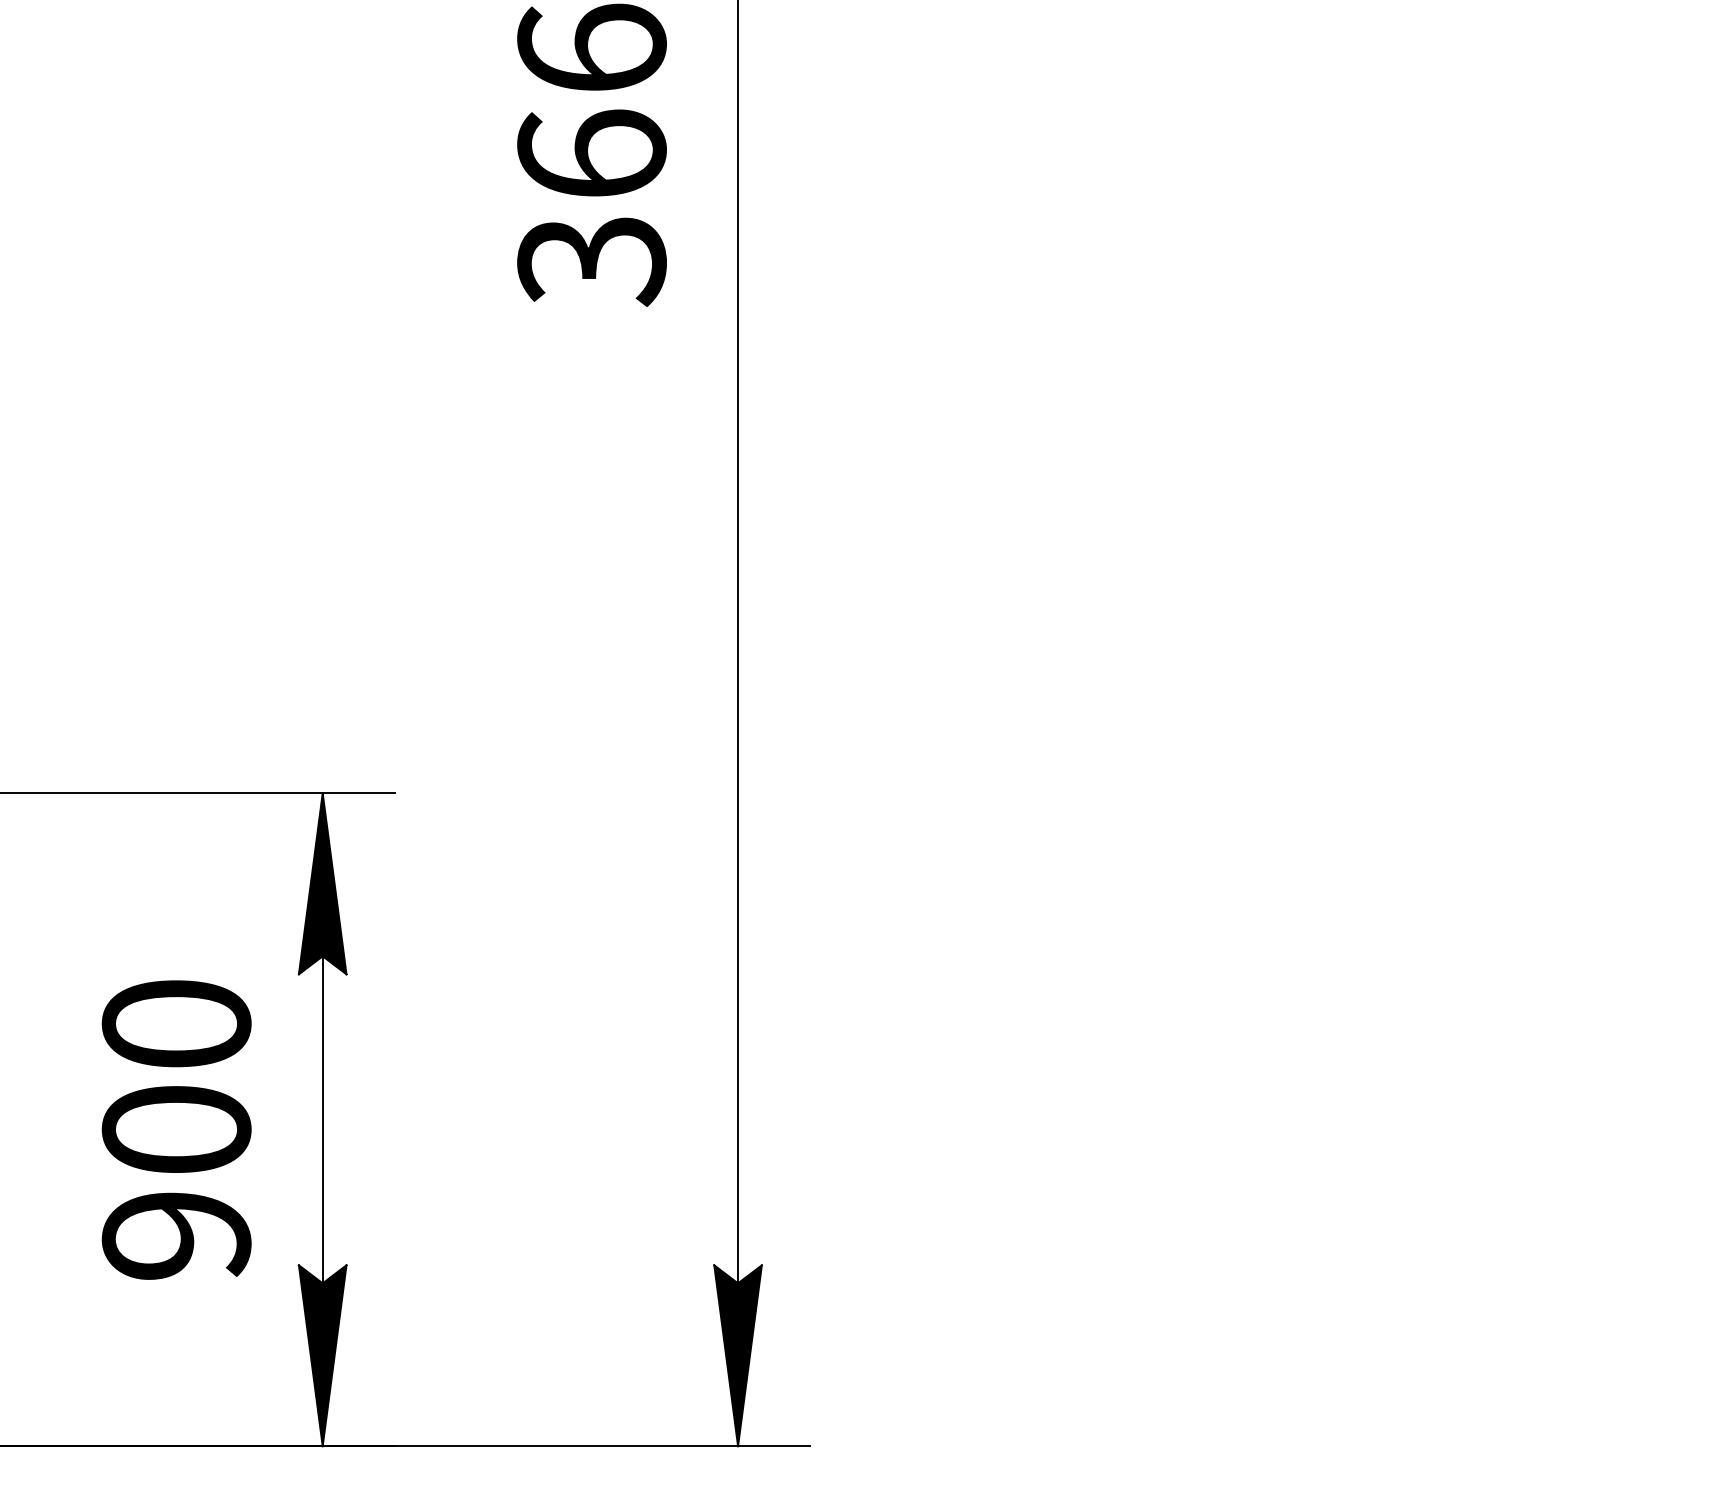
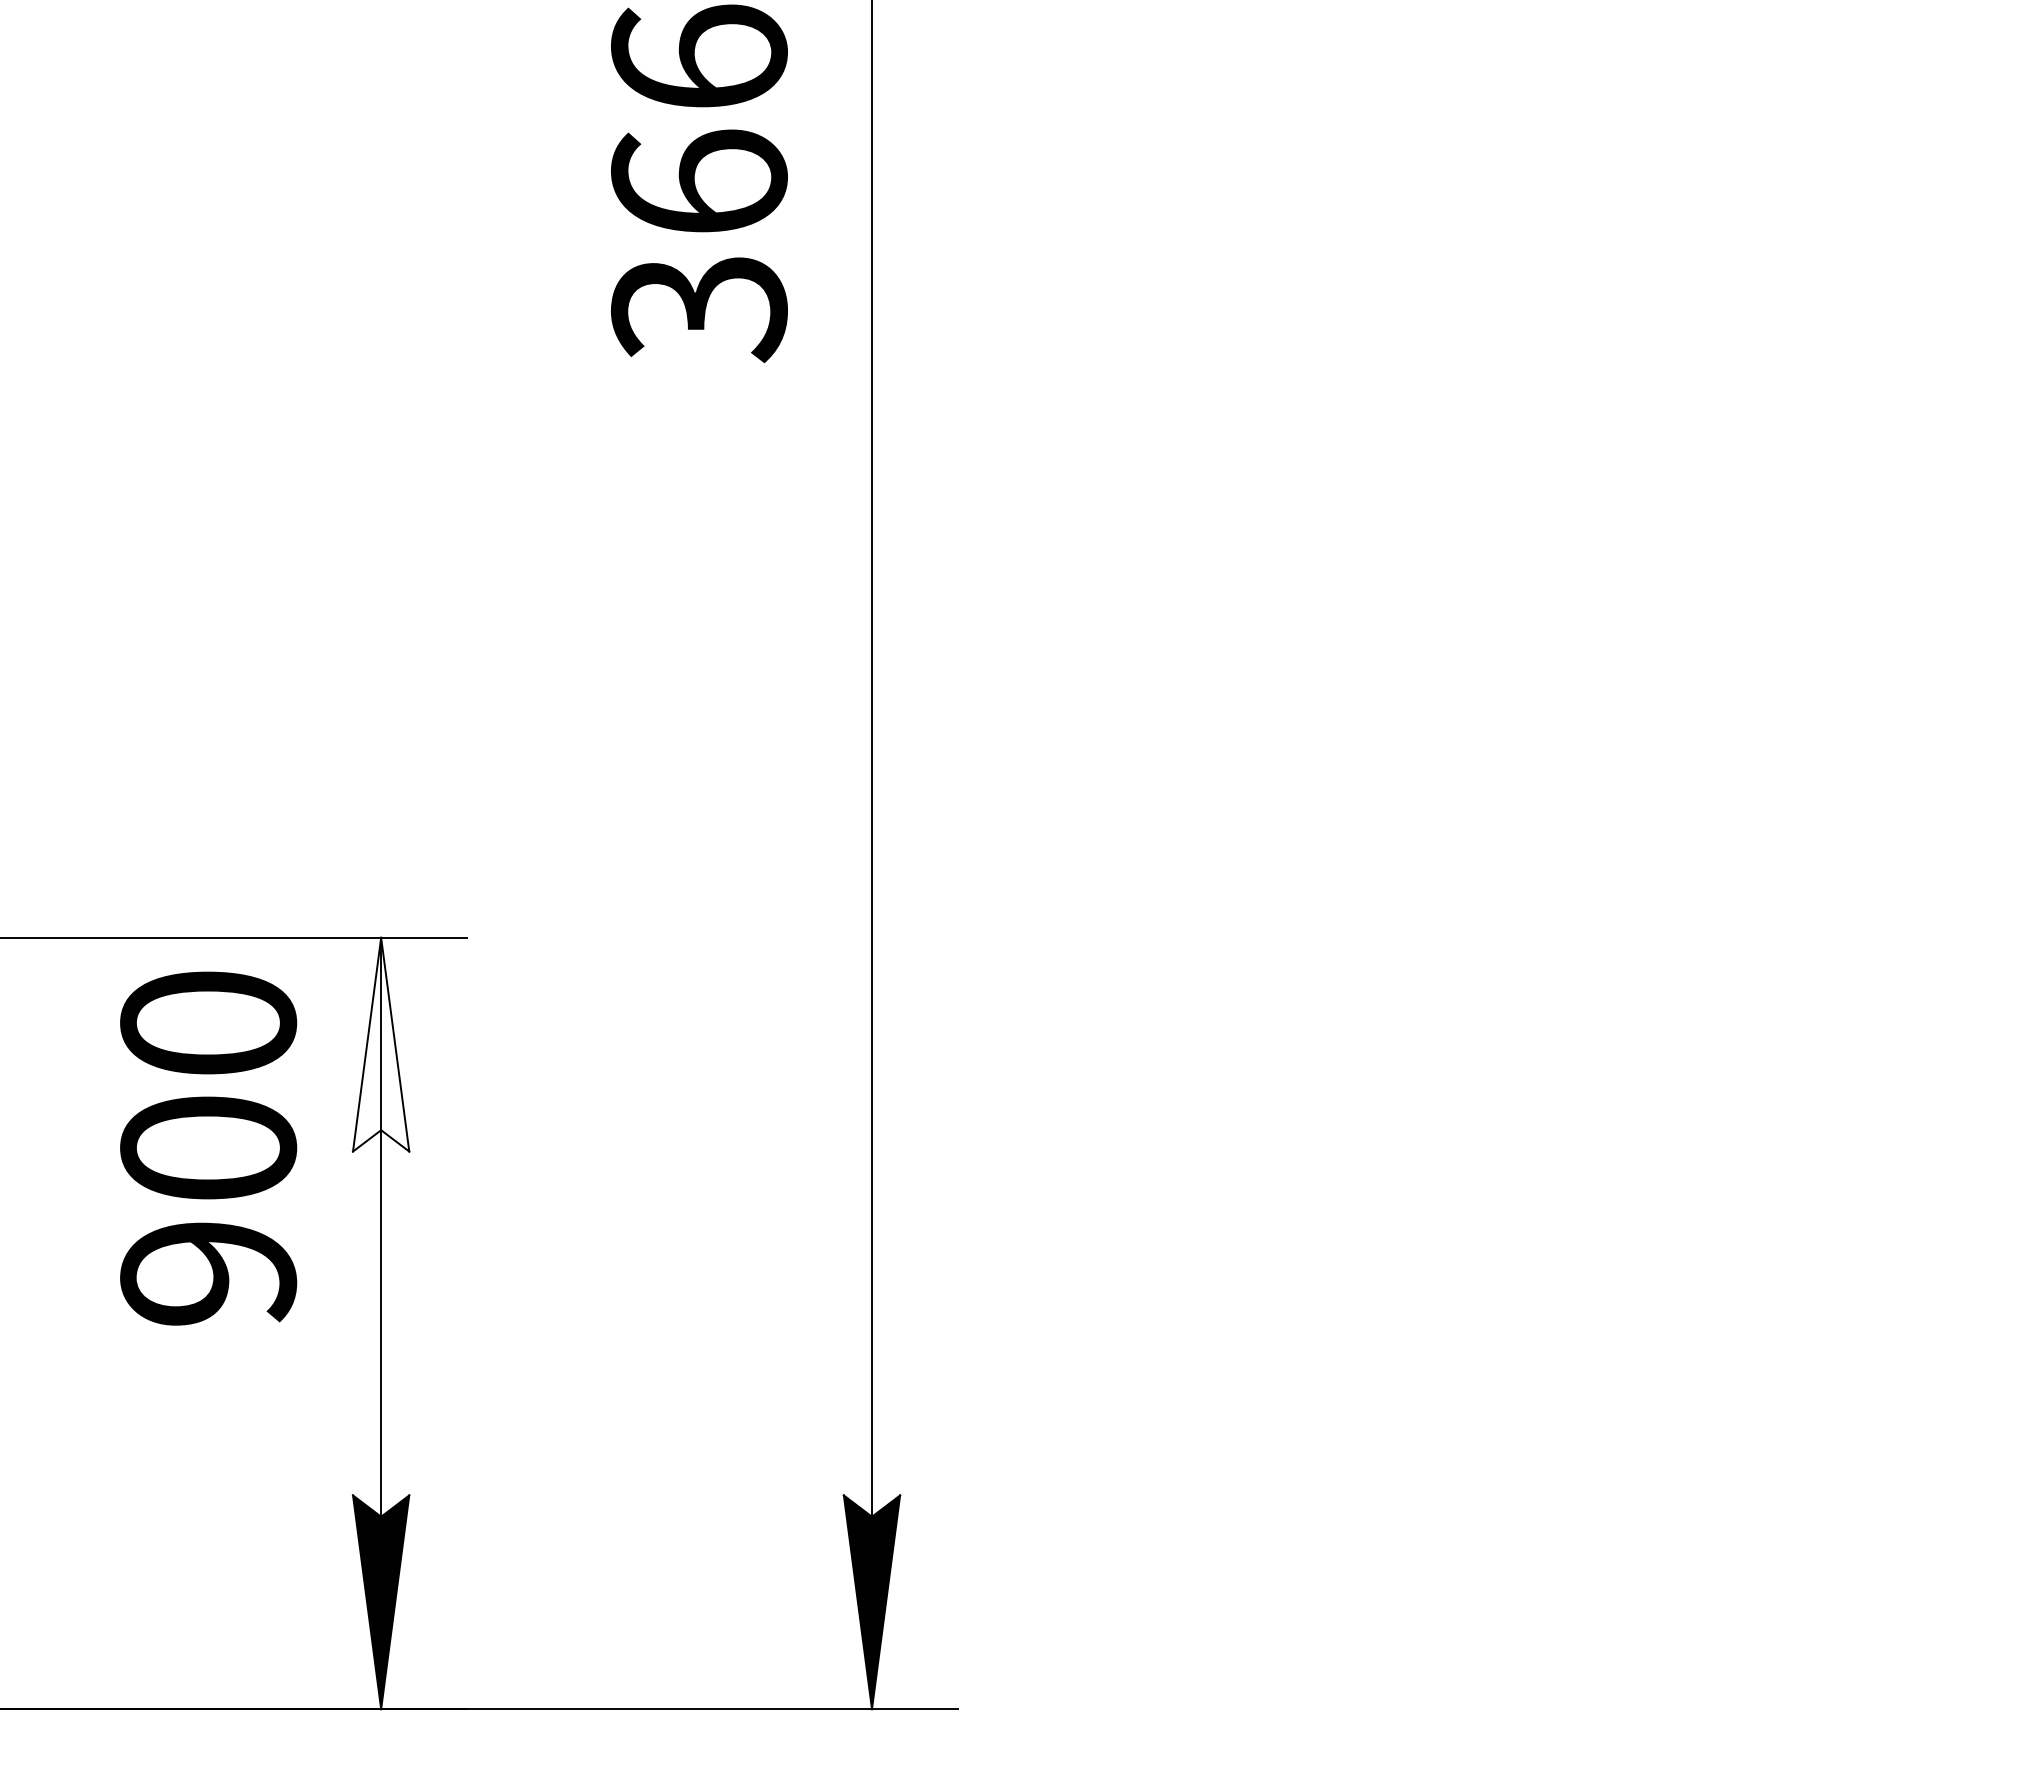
fill: (323, 883) -> (381, 1044), removed
text: (176, 1129) -> (208, 1148), moved

